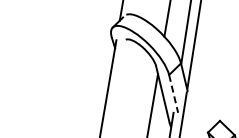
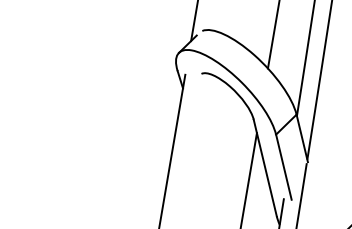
line: (173, 94) -> (283, 168), dashed -> solid

